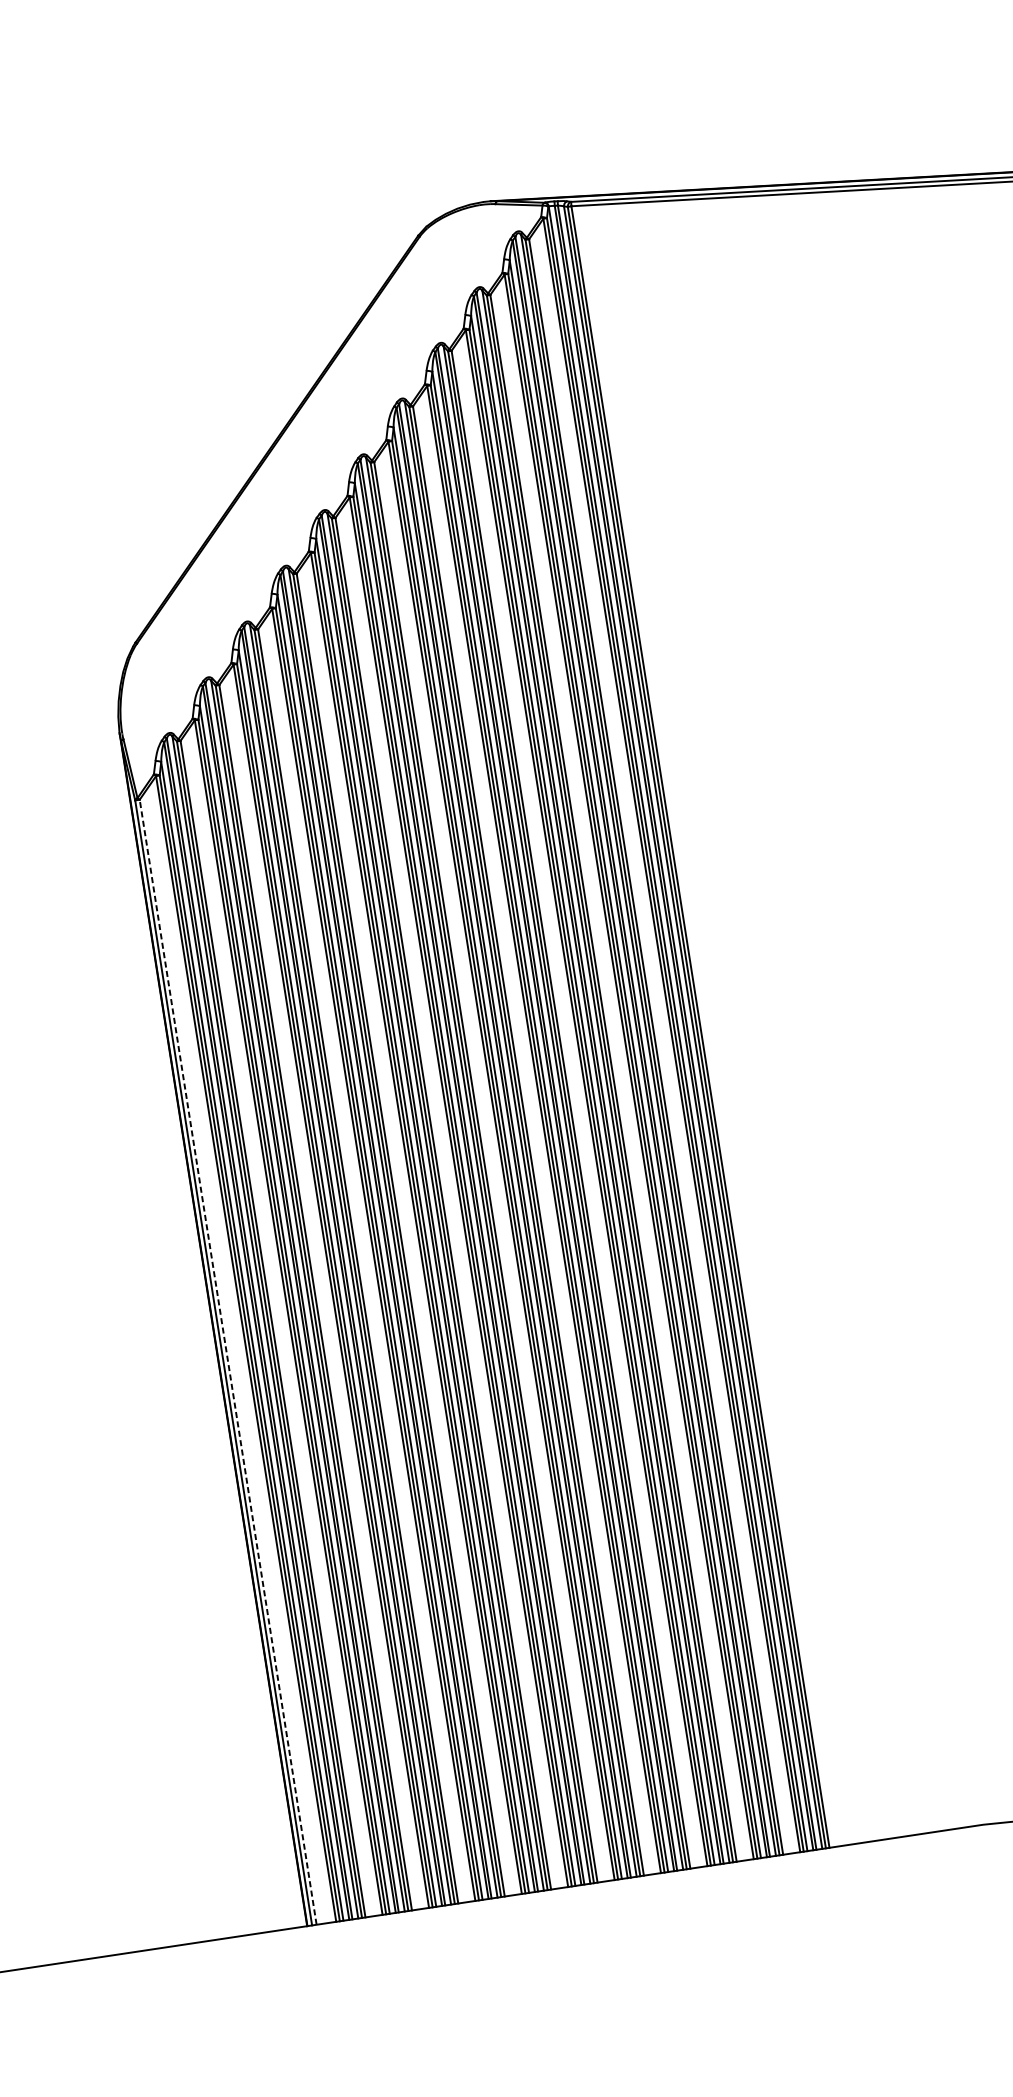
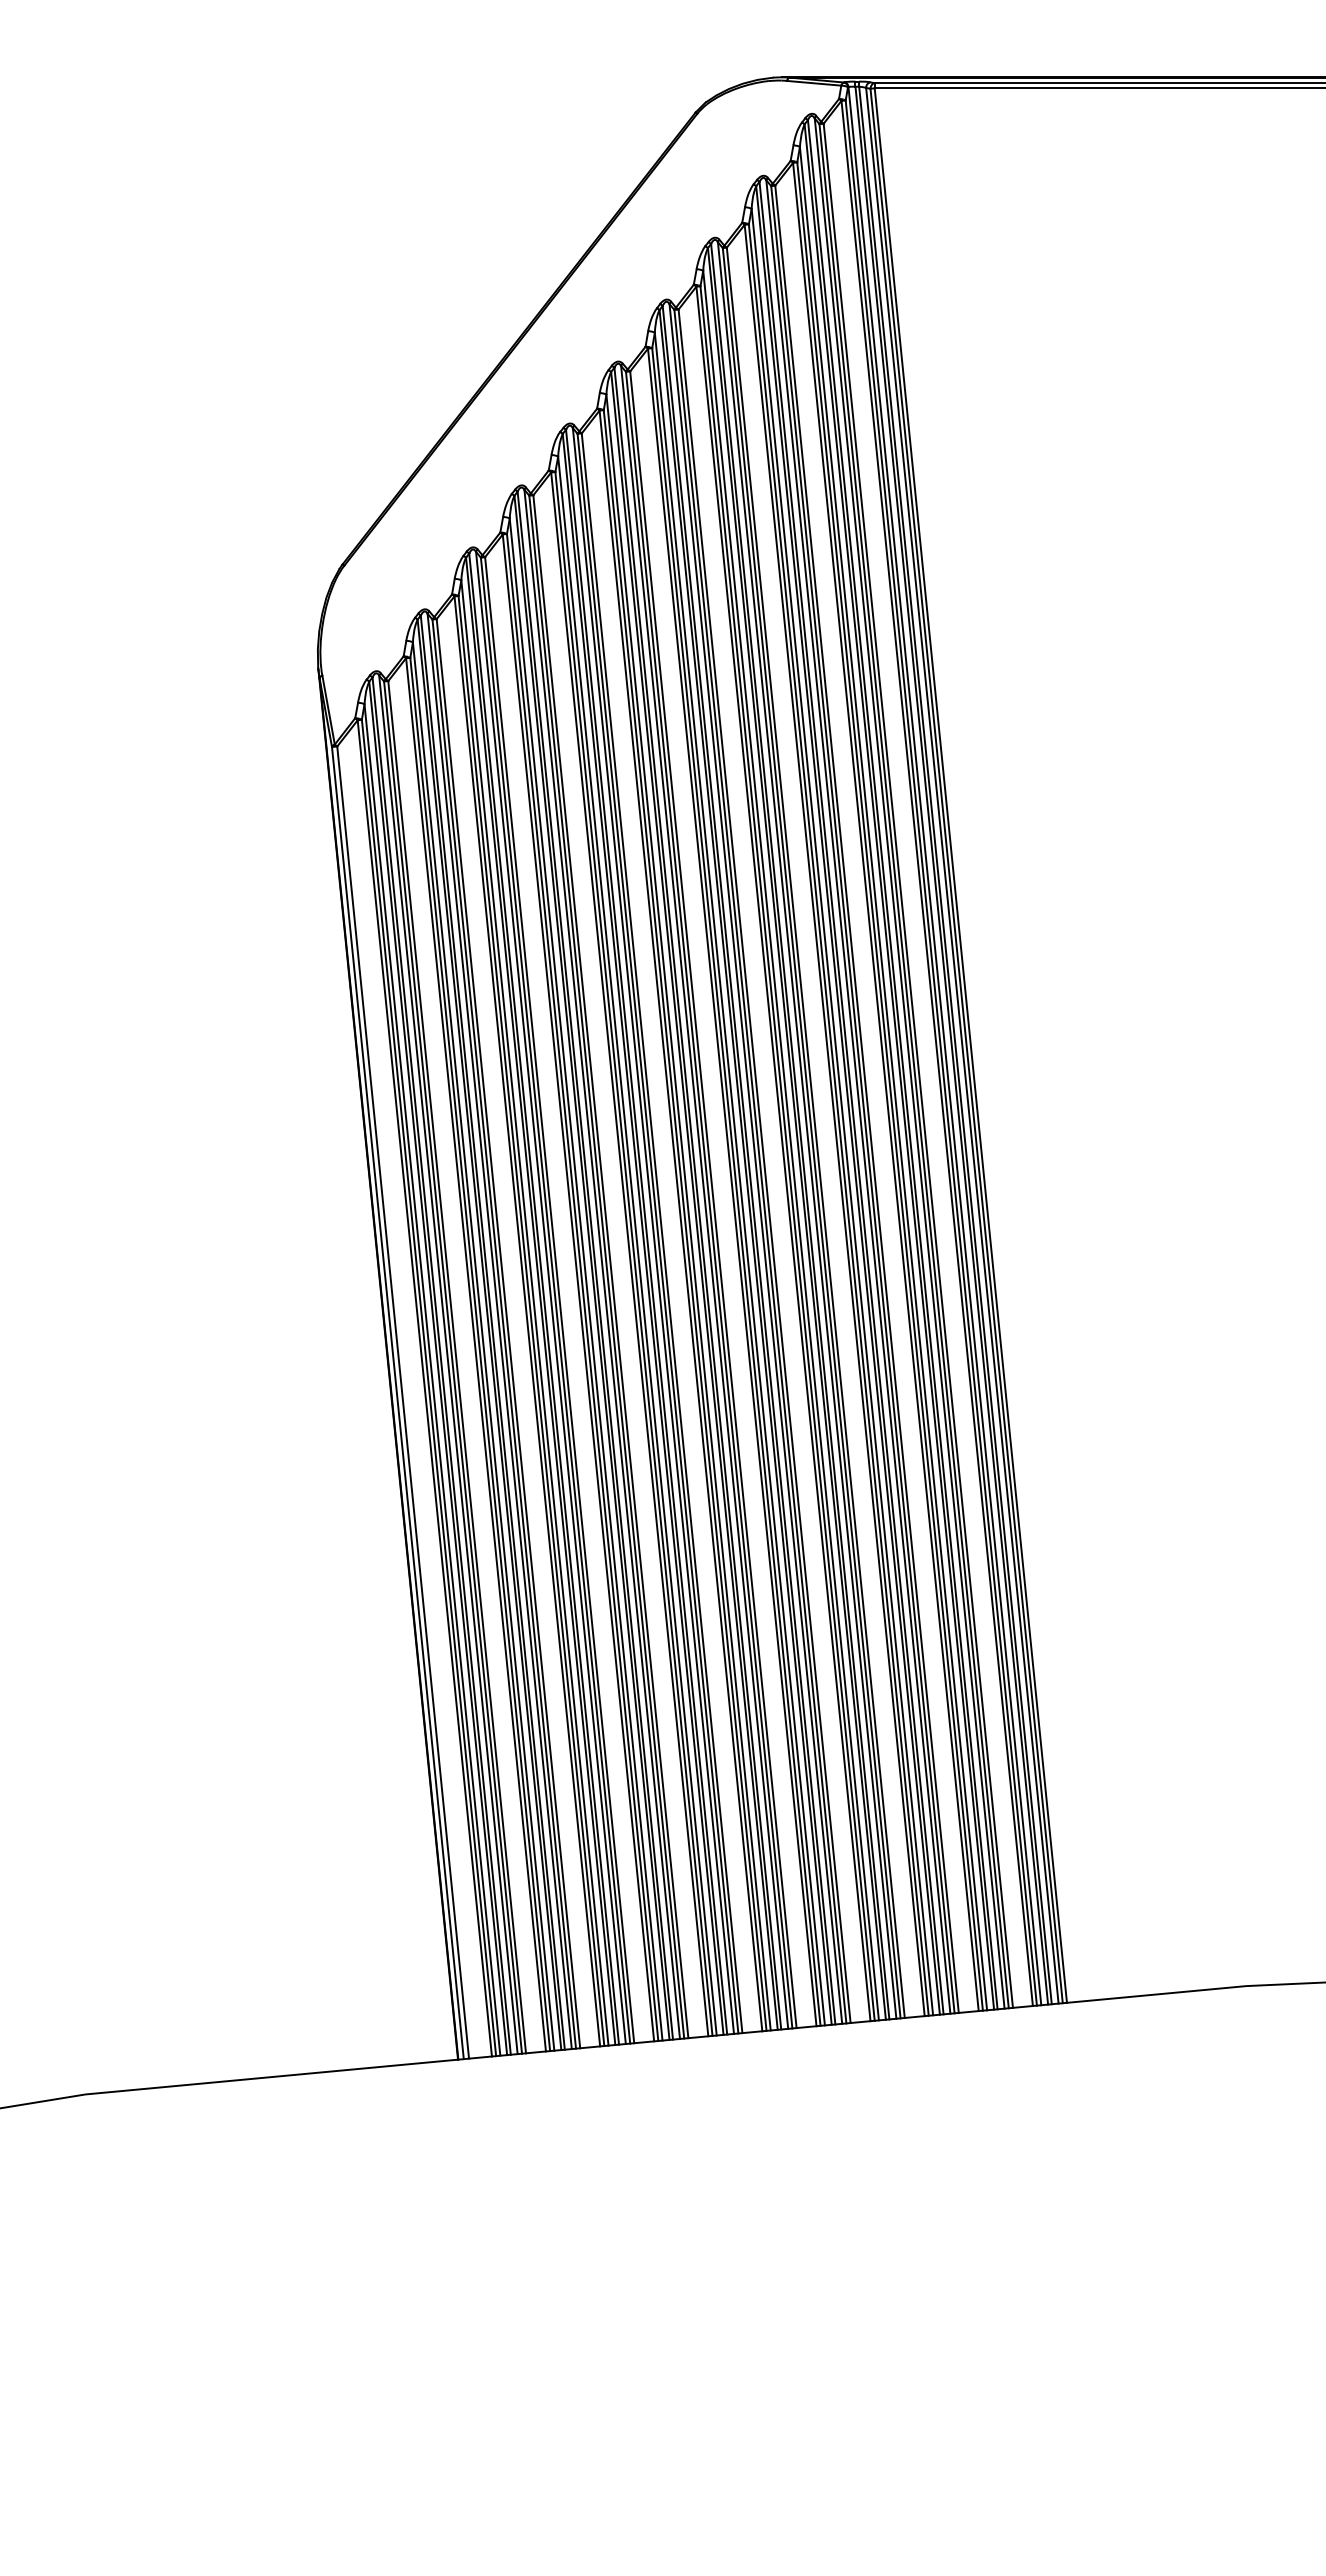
line: (228, 1362) -> (403, 1402), dashed -> solid

